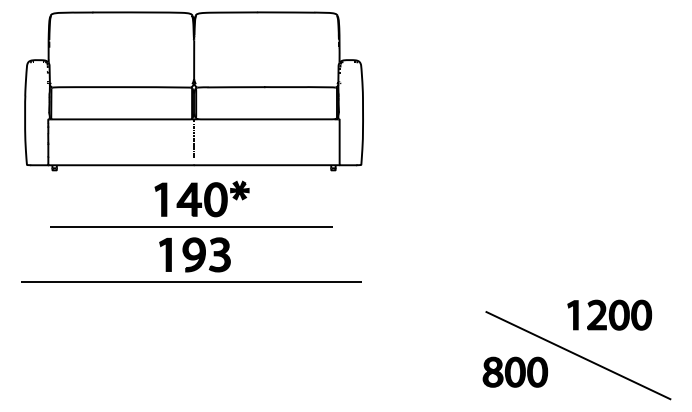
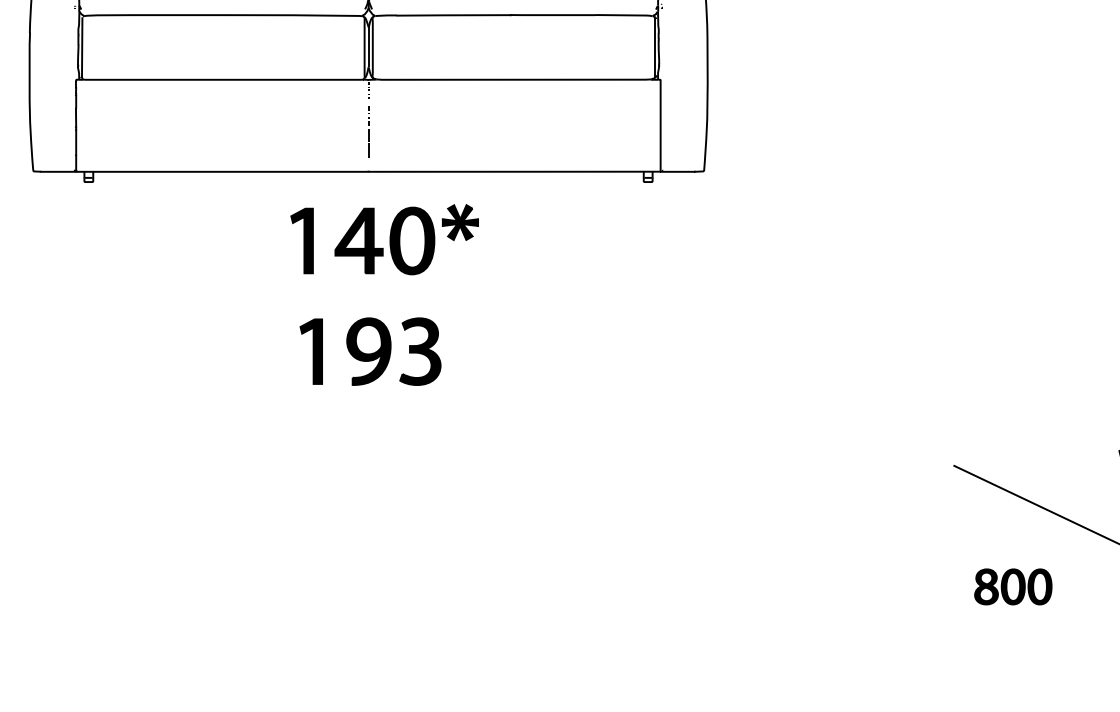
line: (191, 226) -> (363, 294), removed
line: (191, 281) -> (363, 405), removed
part: (515, 371) -> (1013, 585), size x0.6

